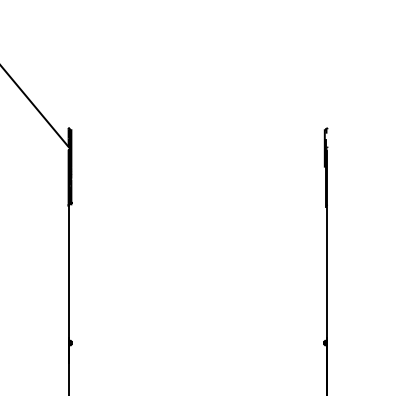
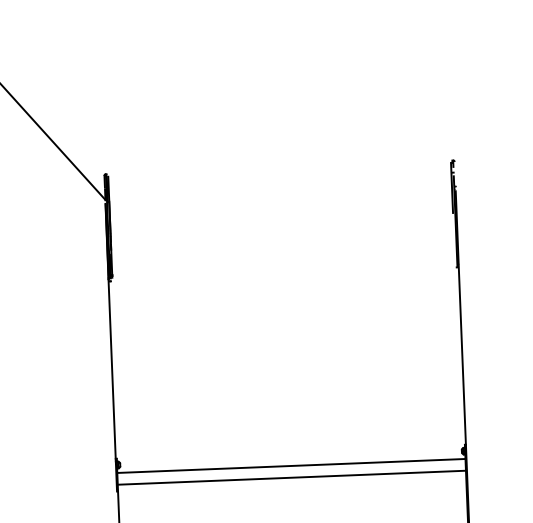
line: (197, 348) -> (290, 465), added
line: (197, 357) -> (291, 477), added

